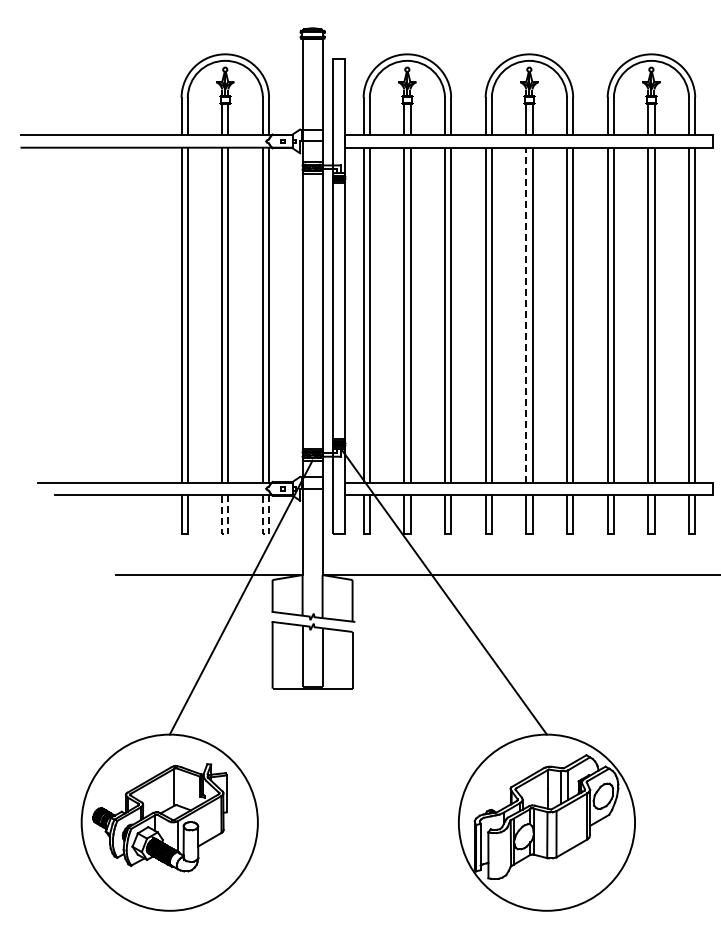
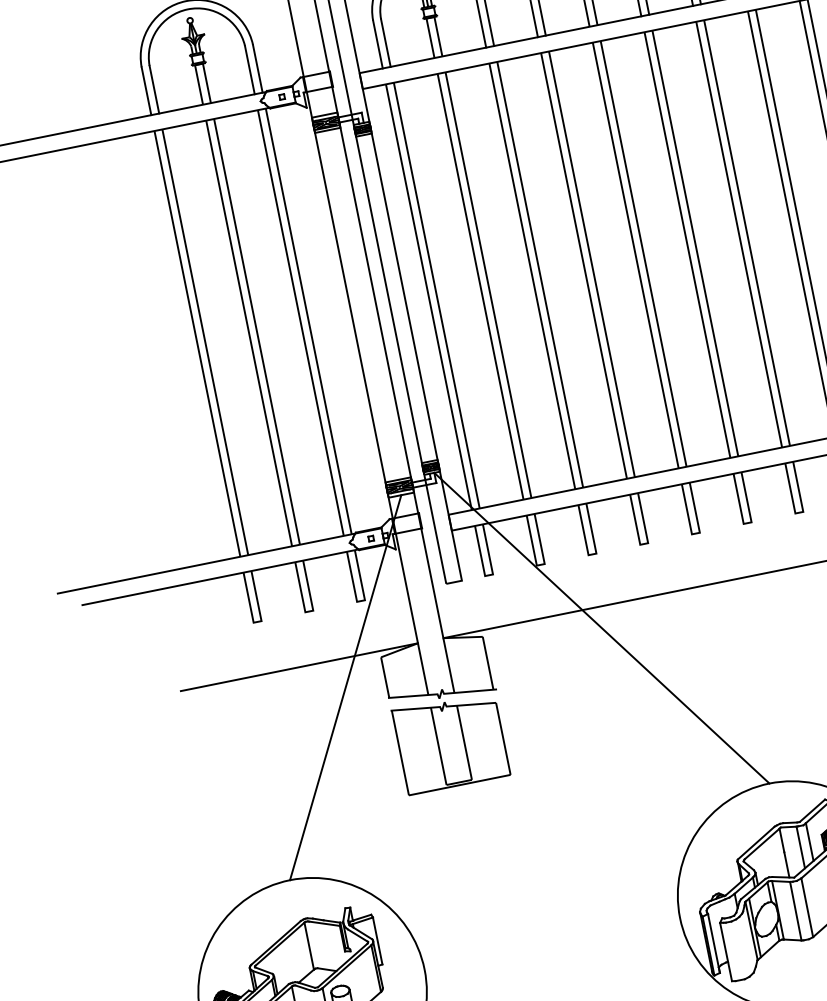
line: (526, 314) -> (635, 254), dashed -> solid
line: (224, 534) -> (308, 611), dashed -> solid
line: (265, 534) -> (360, 601), dashed -> solid

